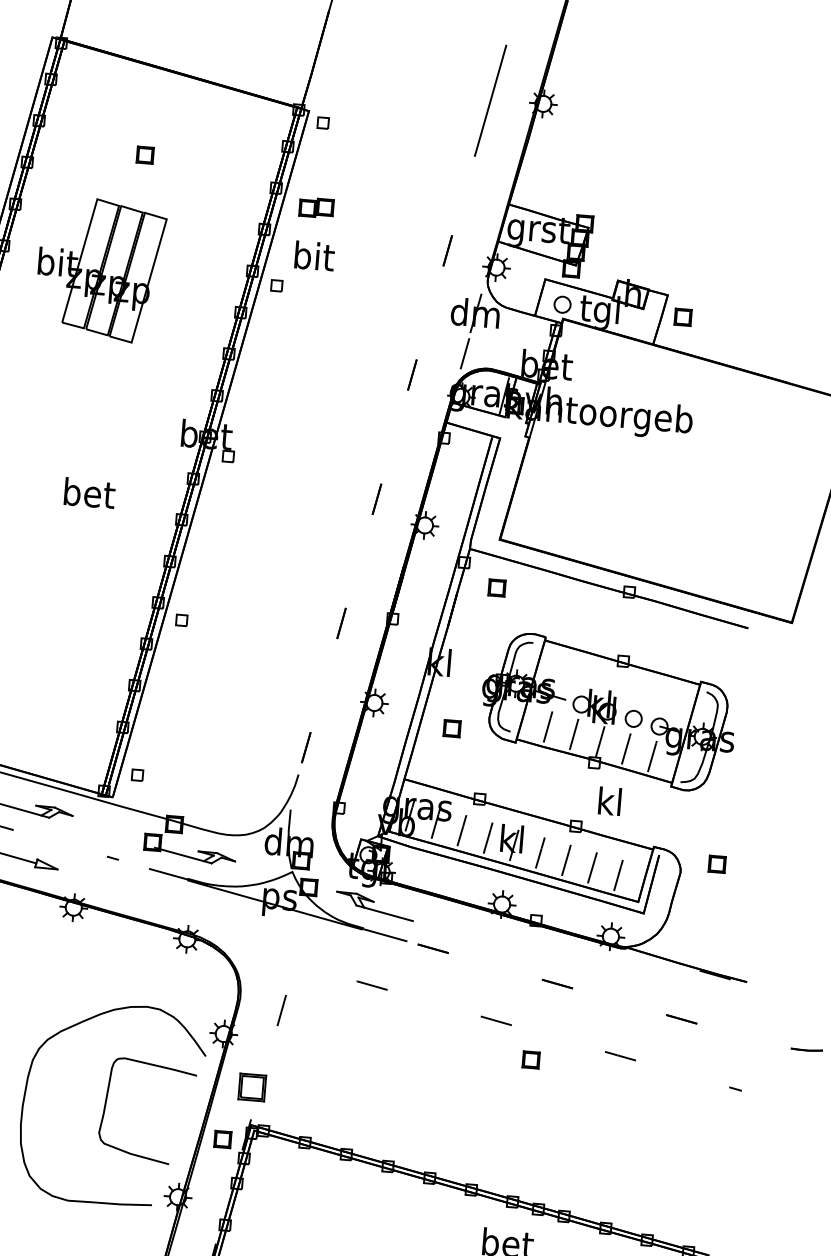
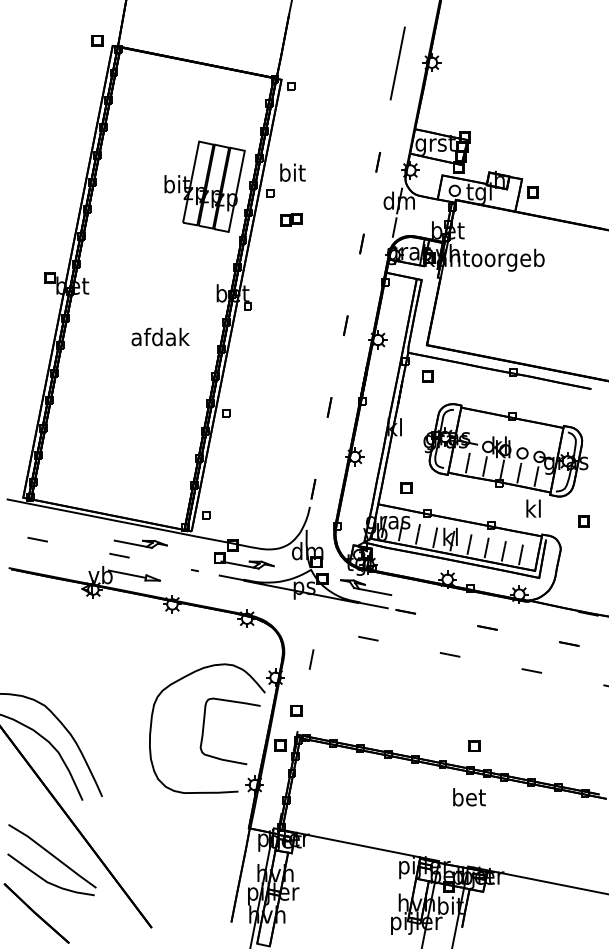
part: (145, 154) -> (97, 40), moved
part: (316, 207) -> (291, 219), moved
part: (99, 269) -> (204, 186), moved
text: (89, 492) -> (160, 336), bet -> afdak
part: (452, 727) -> (406, 487), moved
text: (609, 801) -> (533, 508), moved
part: (716, 864) -> (583, 521), moved
part: (531, 1058) -> (474, 745), moved
part: (251, 1087) -> (296, 710), size x0.62

